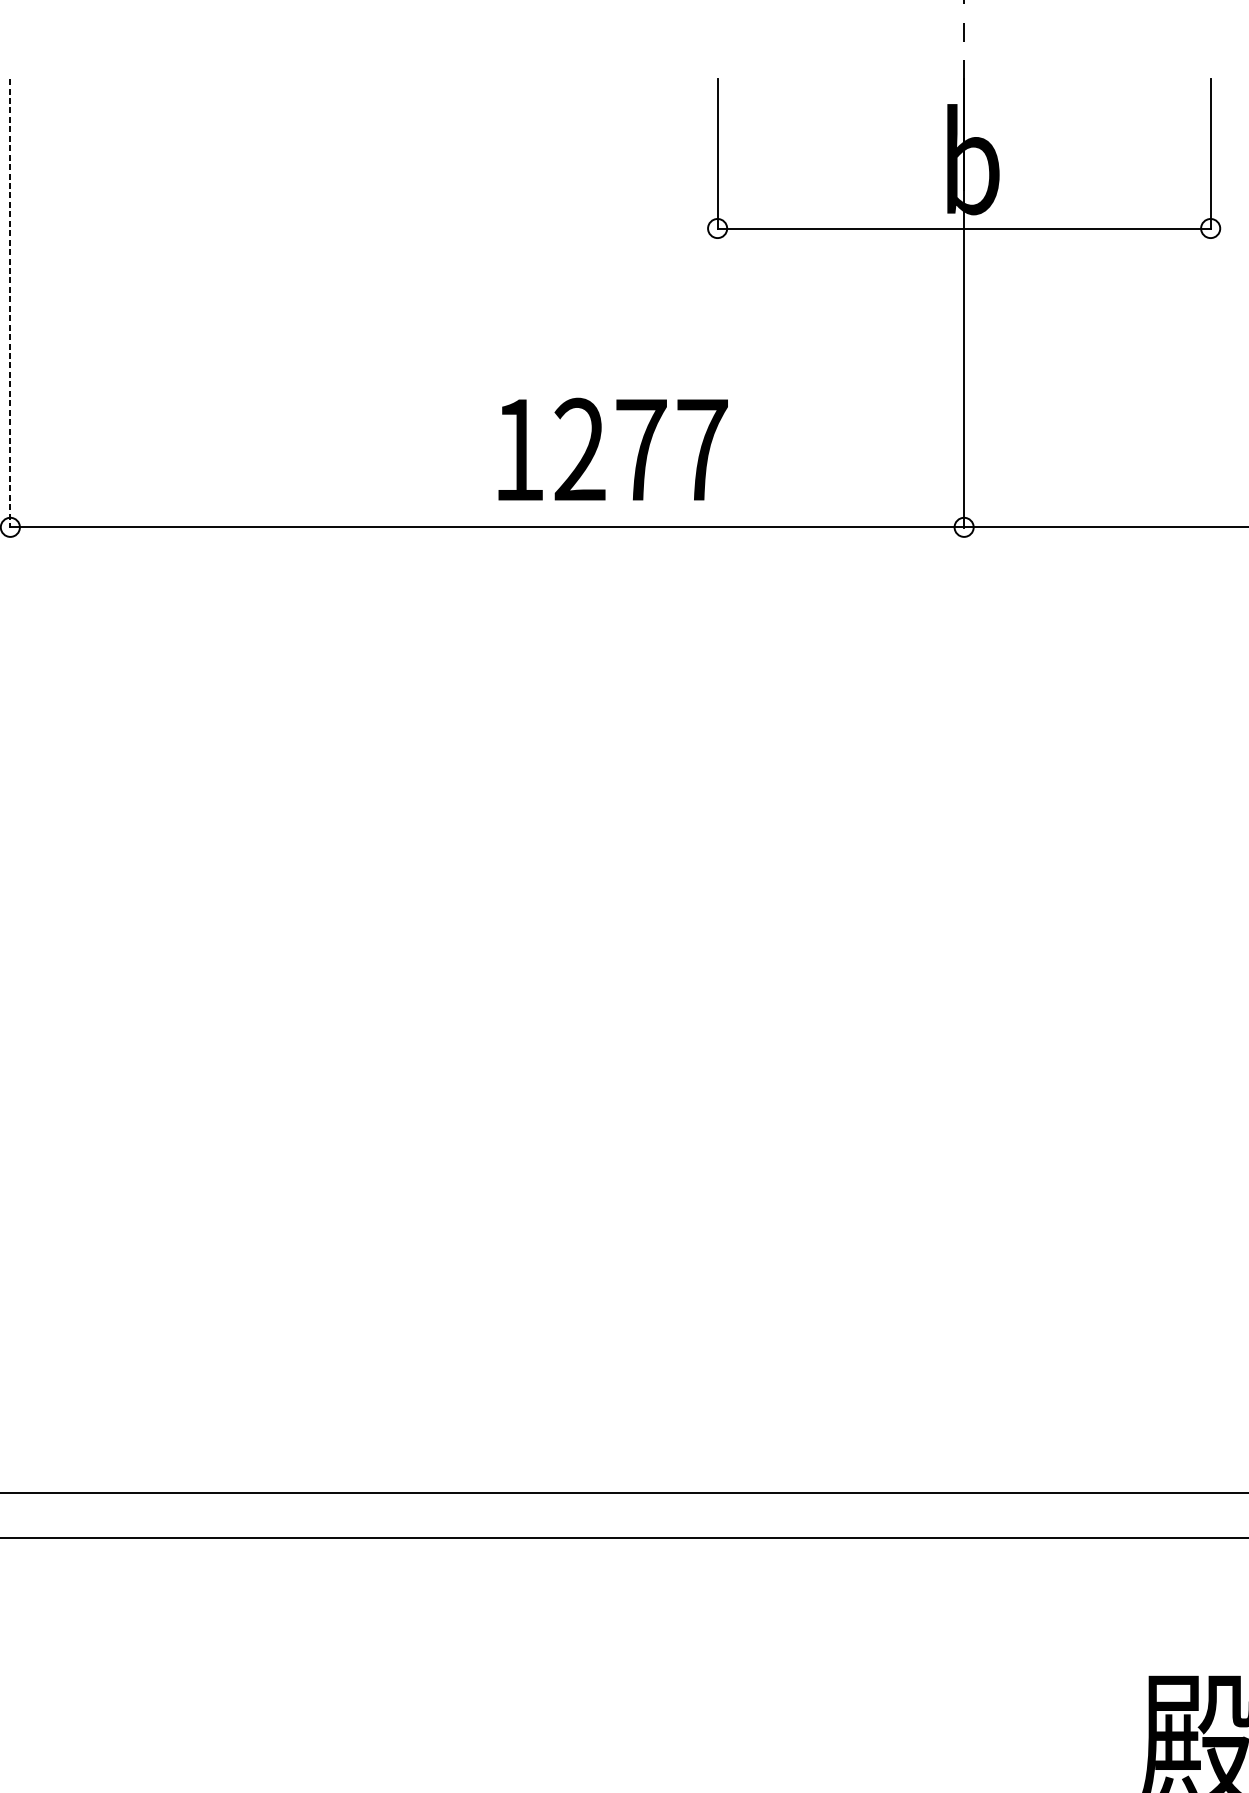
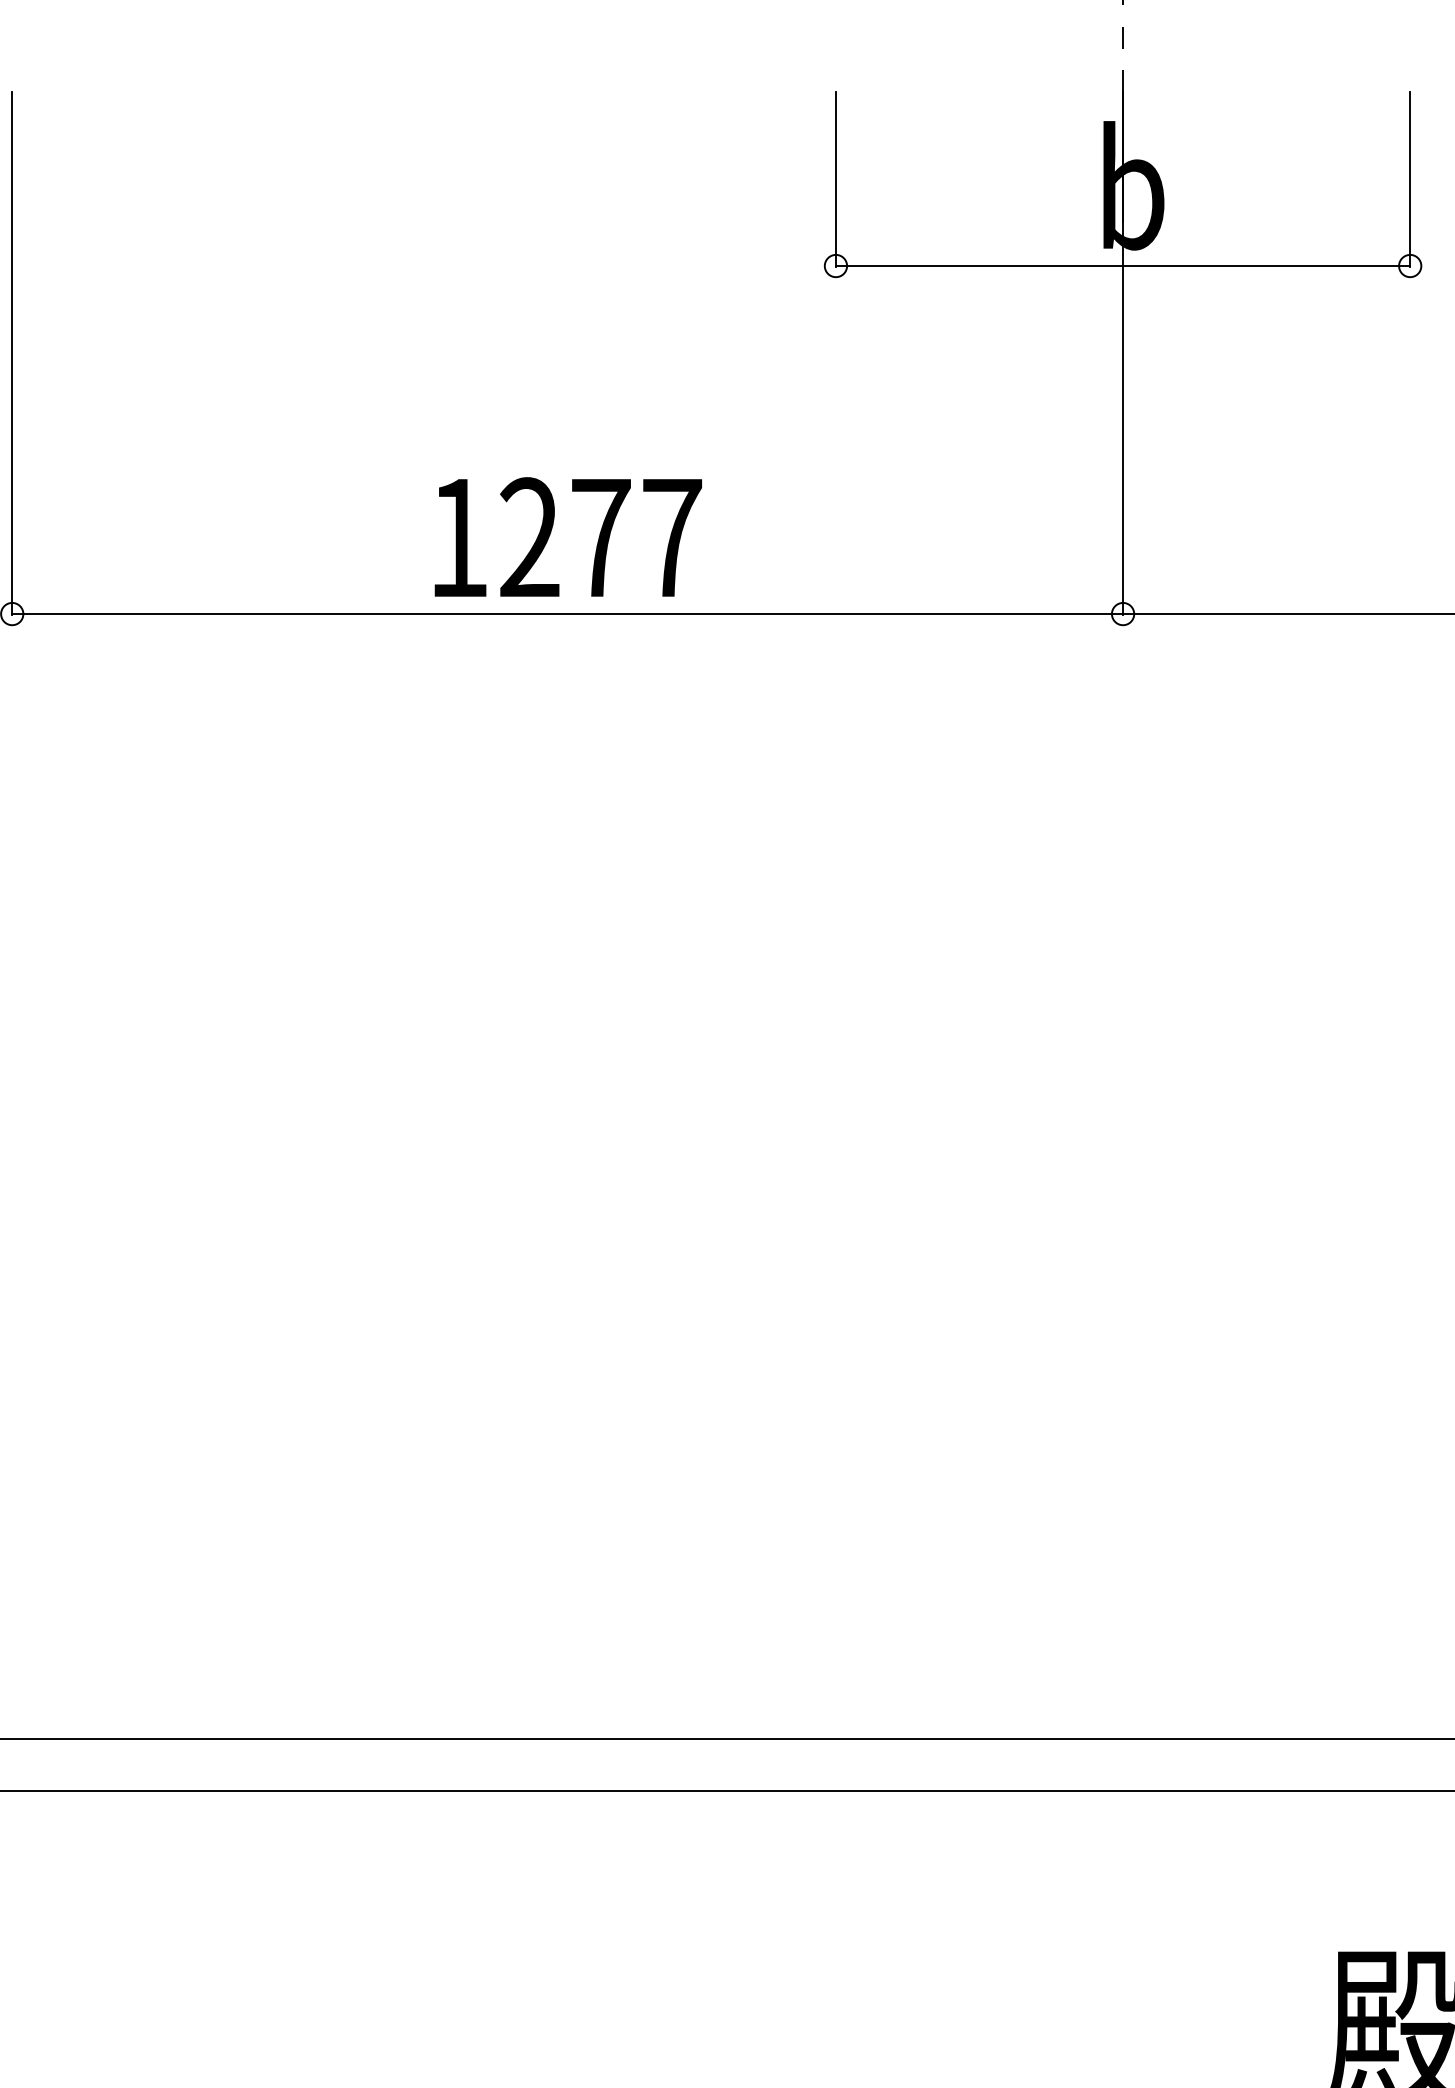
line: (10, 303) -> (12, 353), dashed -> solid
text: (612, 448) -> (567, 536), moved

